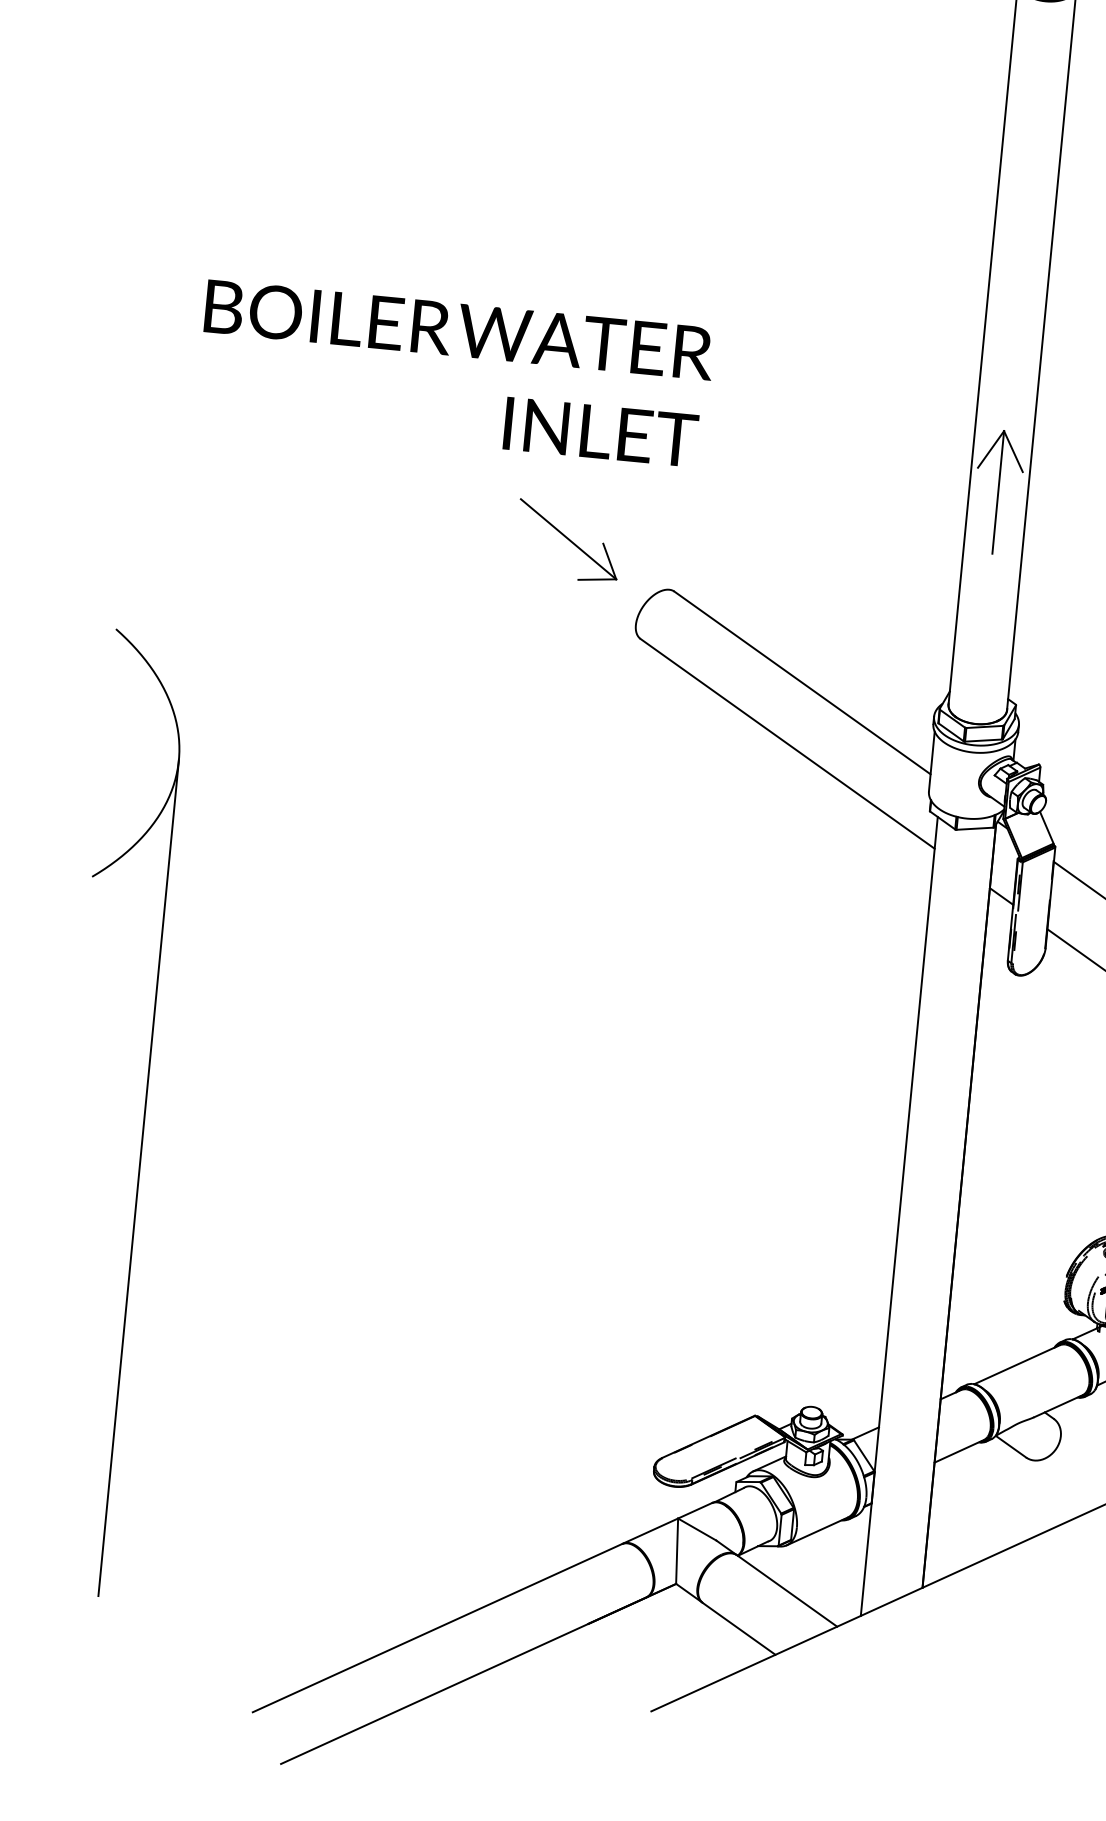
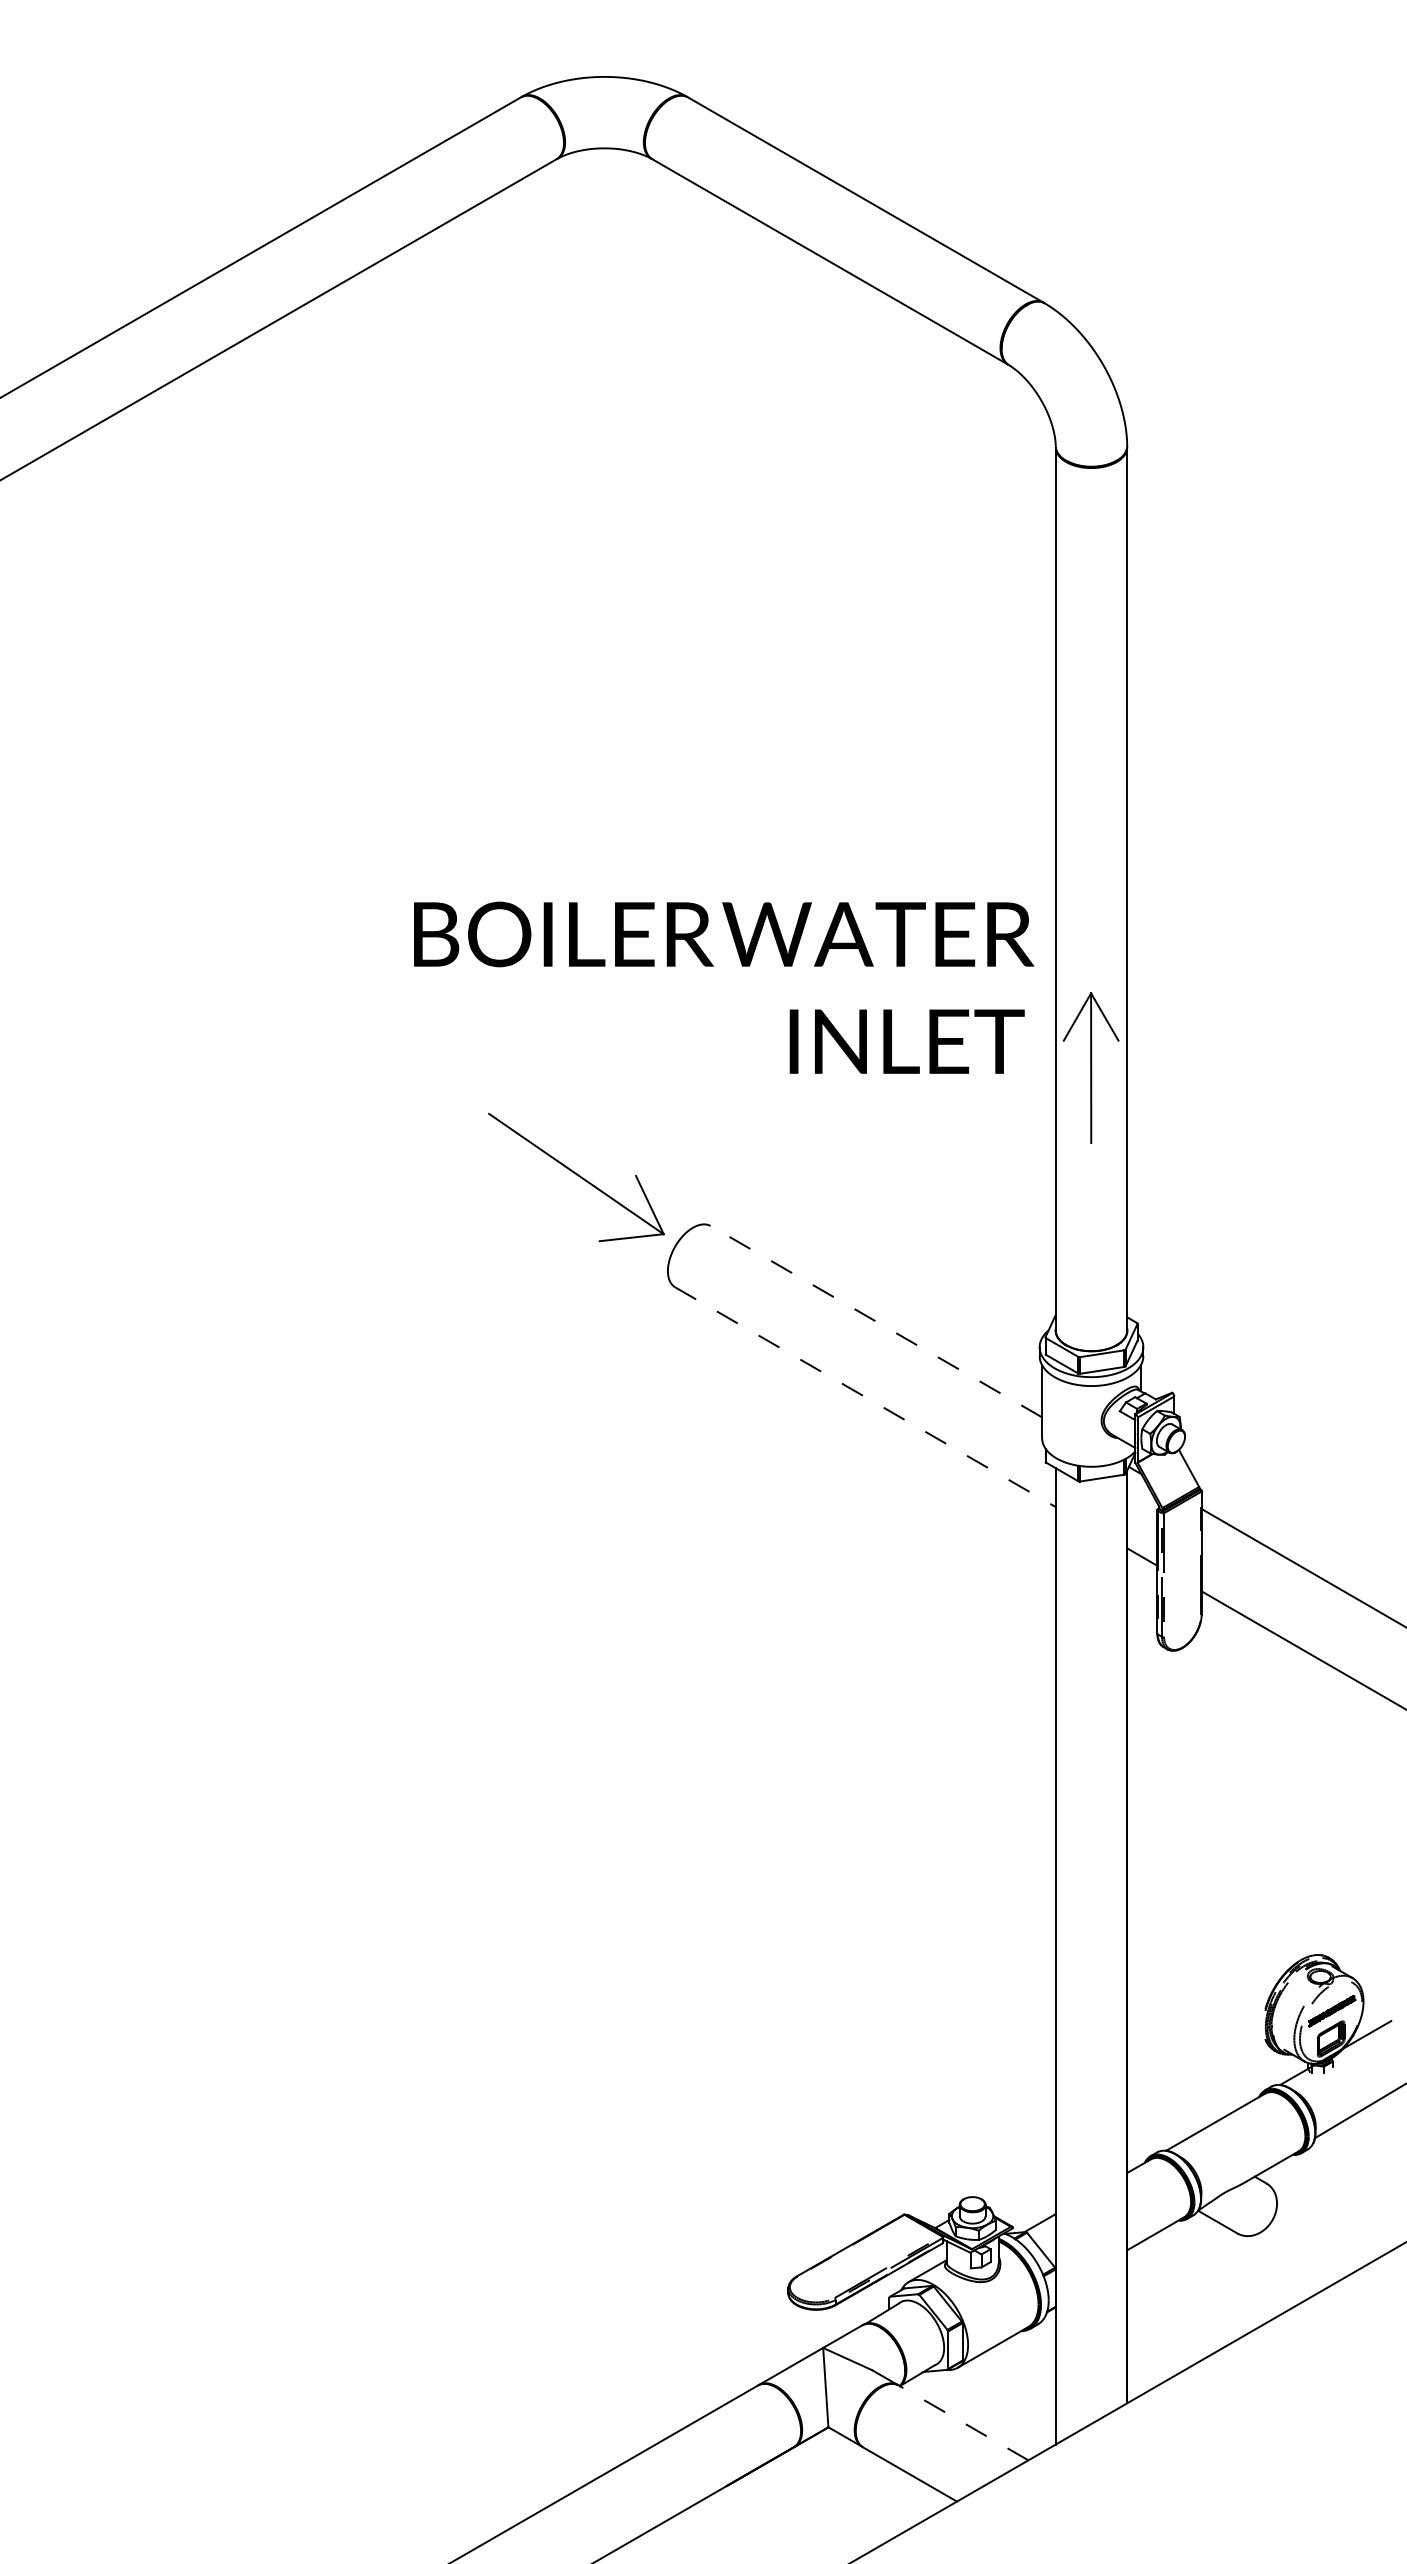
text: (455, 373) -> (724, 987), moved
part: (568, 541) -> (576, 1177), size x1.4
line: (801, 682) -> (875, 1321), solid -> dashed
line: (787, 744) -> (865, 1397), solid -> dashed
part: (143, 1115) -> (129, 1922), removed
line: (787, 1590) -> (963, 2422), solid -> dashed

